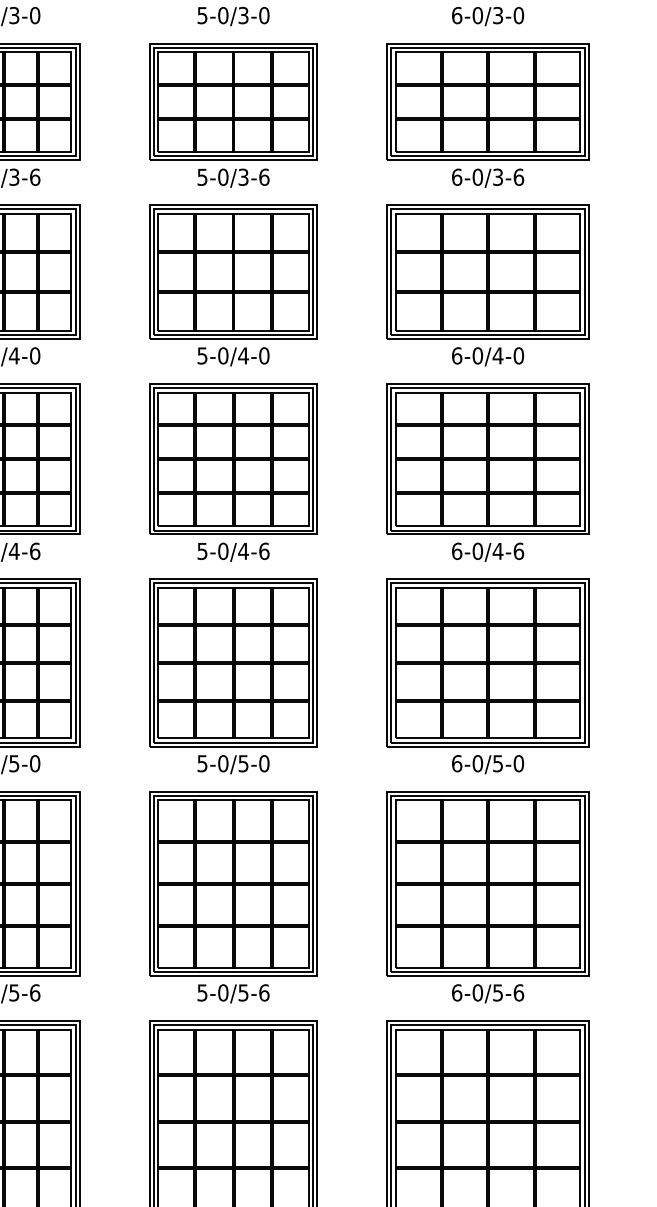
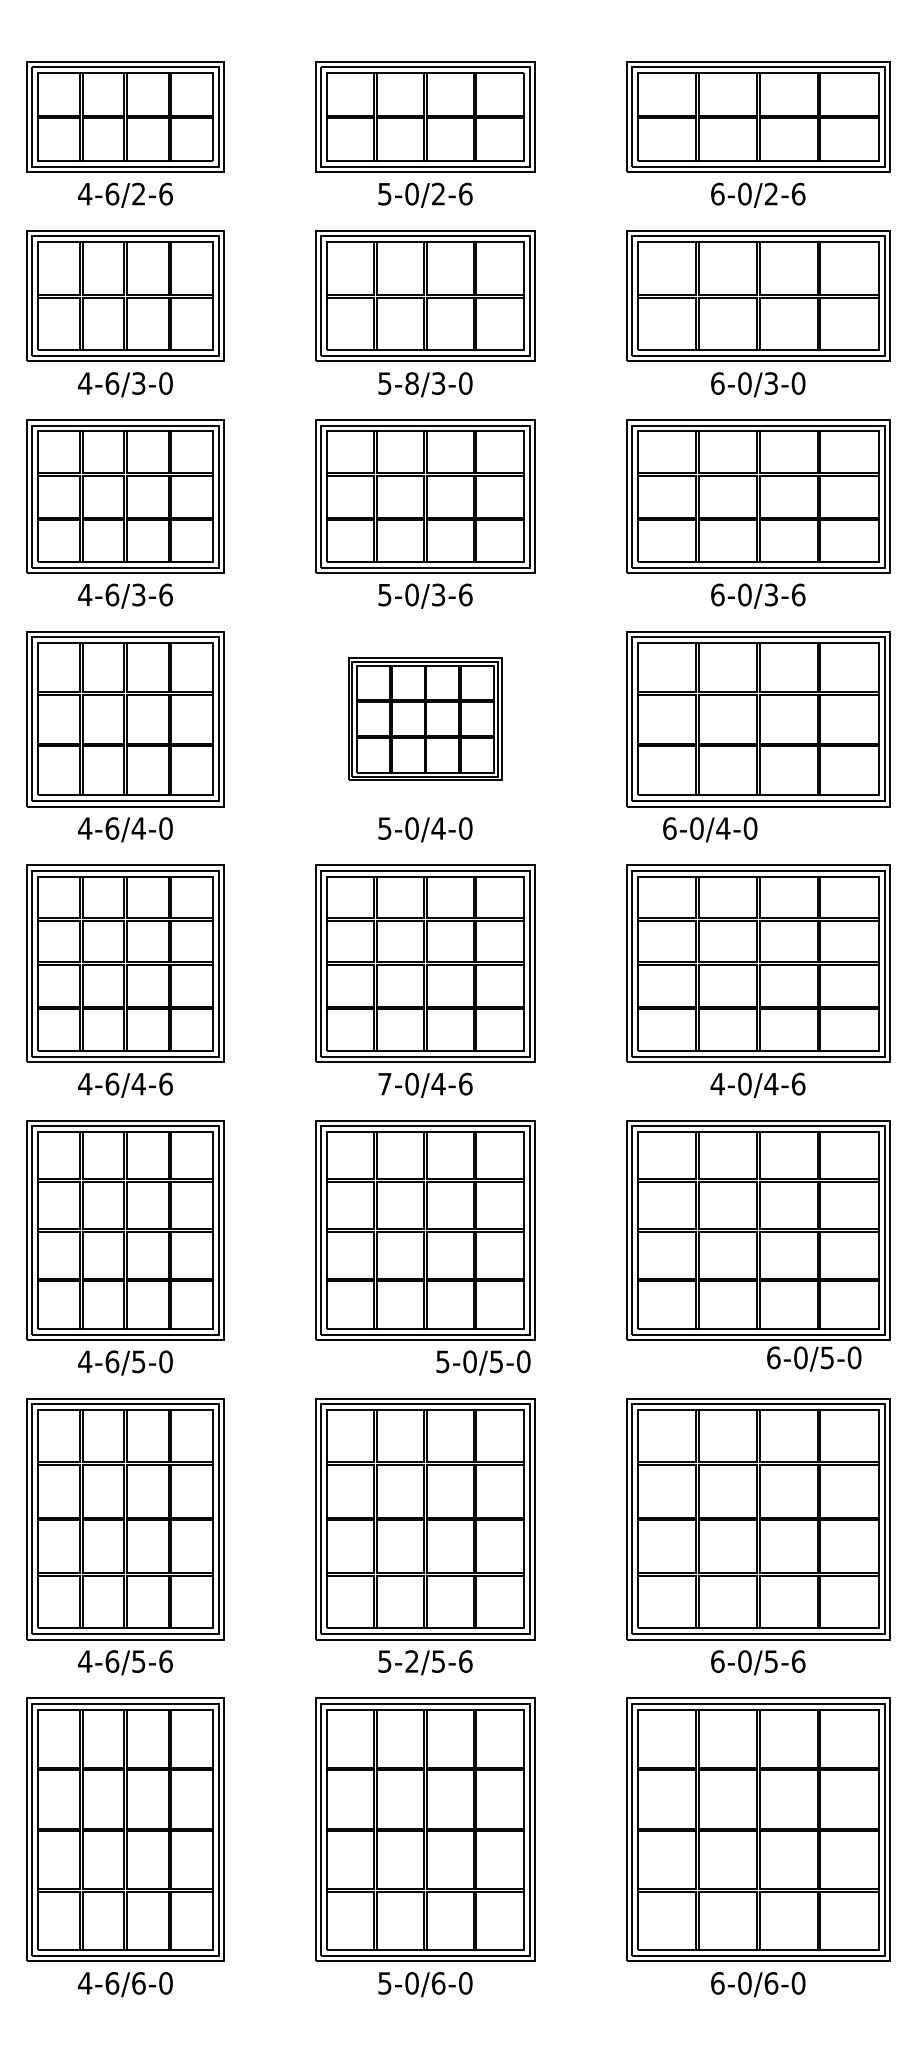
text: (222, 15) -> (411, 383), 5-0/3-0 -> 5-8/3-0
part: (233, 272) -> (425, 719), size x0.7
text: (488, 356) -> (710, 829), moved
text: (456, 550) -> (717, 1083), 6-0/4-6 -> 4-0/4-6
text: (202, 551) -> (384, 1084), 5-0/4-6 -> 7-0/4-6
text: (233, 764) -> (483, 1362), moved
text: (488, 764) -> (814, 1358), moved
text: (222, 992) -> (411, 1661), 5-0/5-6 -> 5-2/5-6

